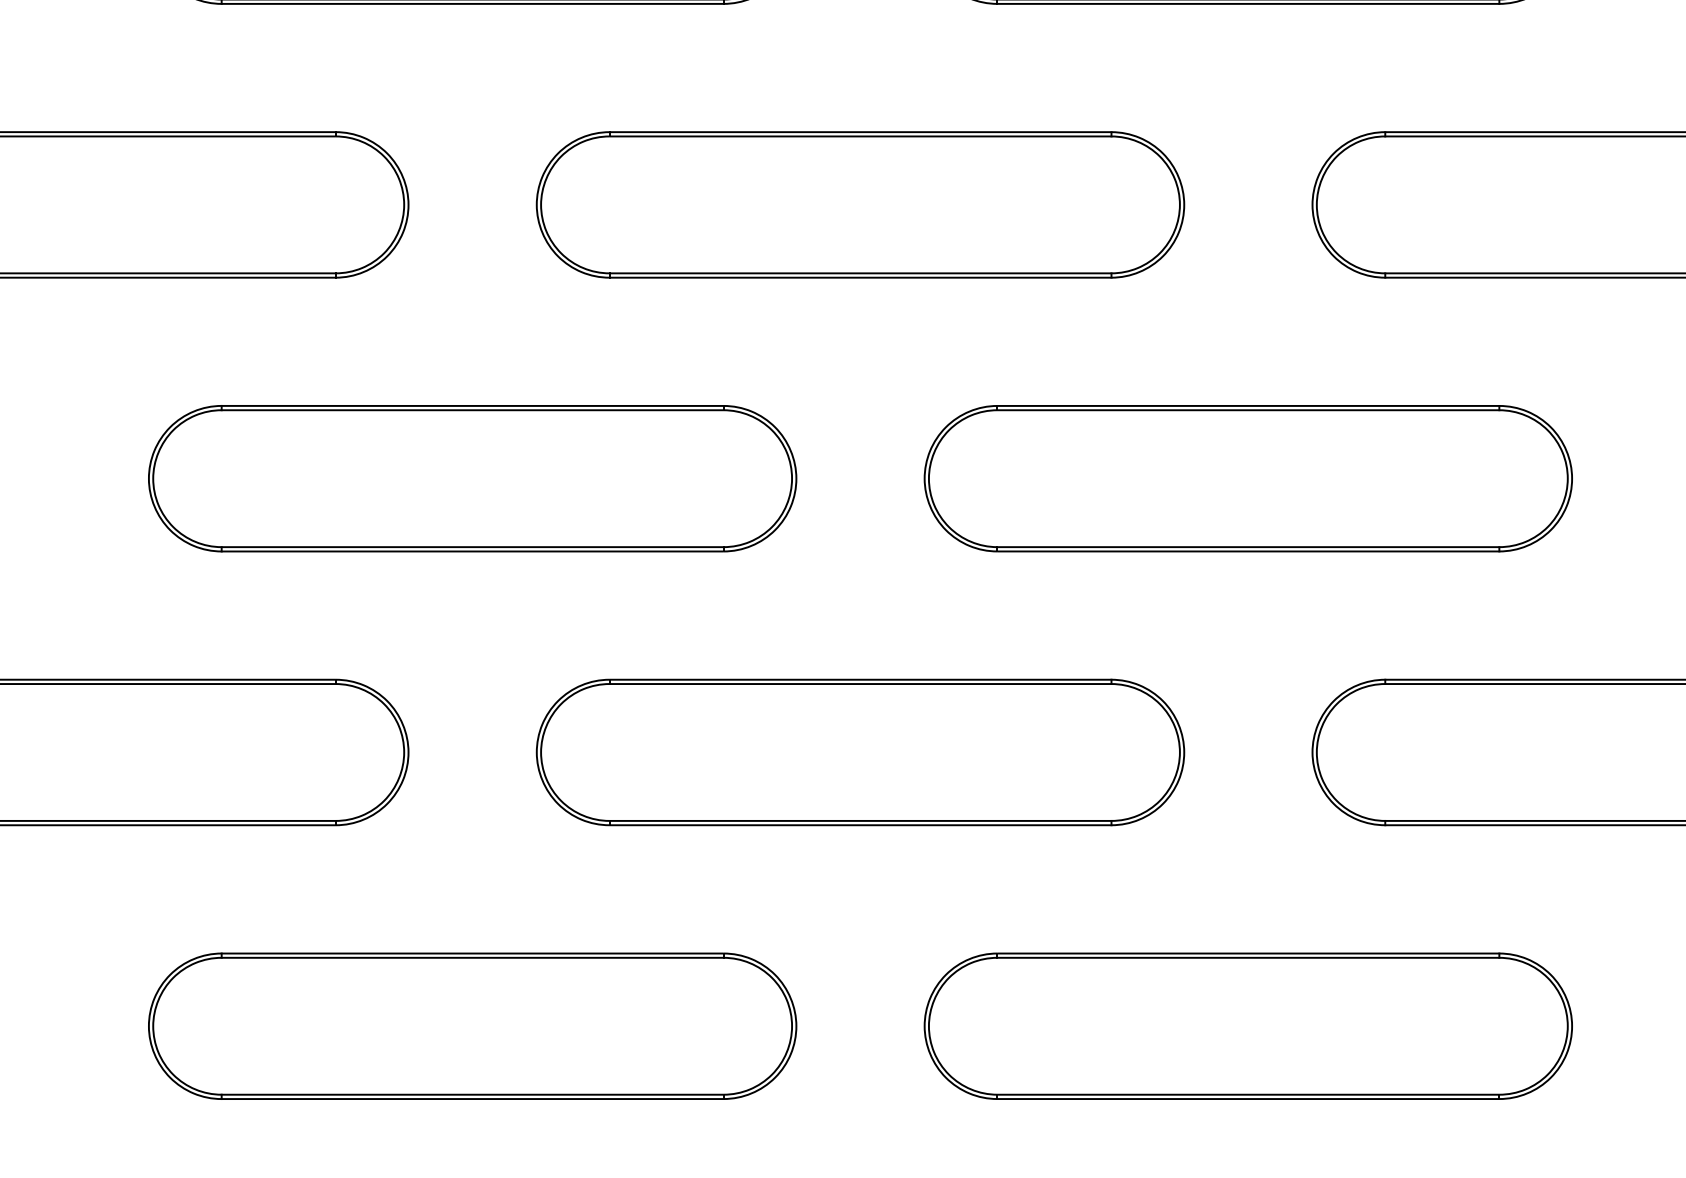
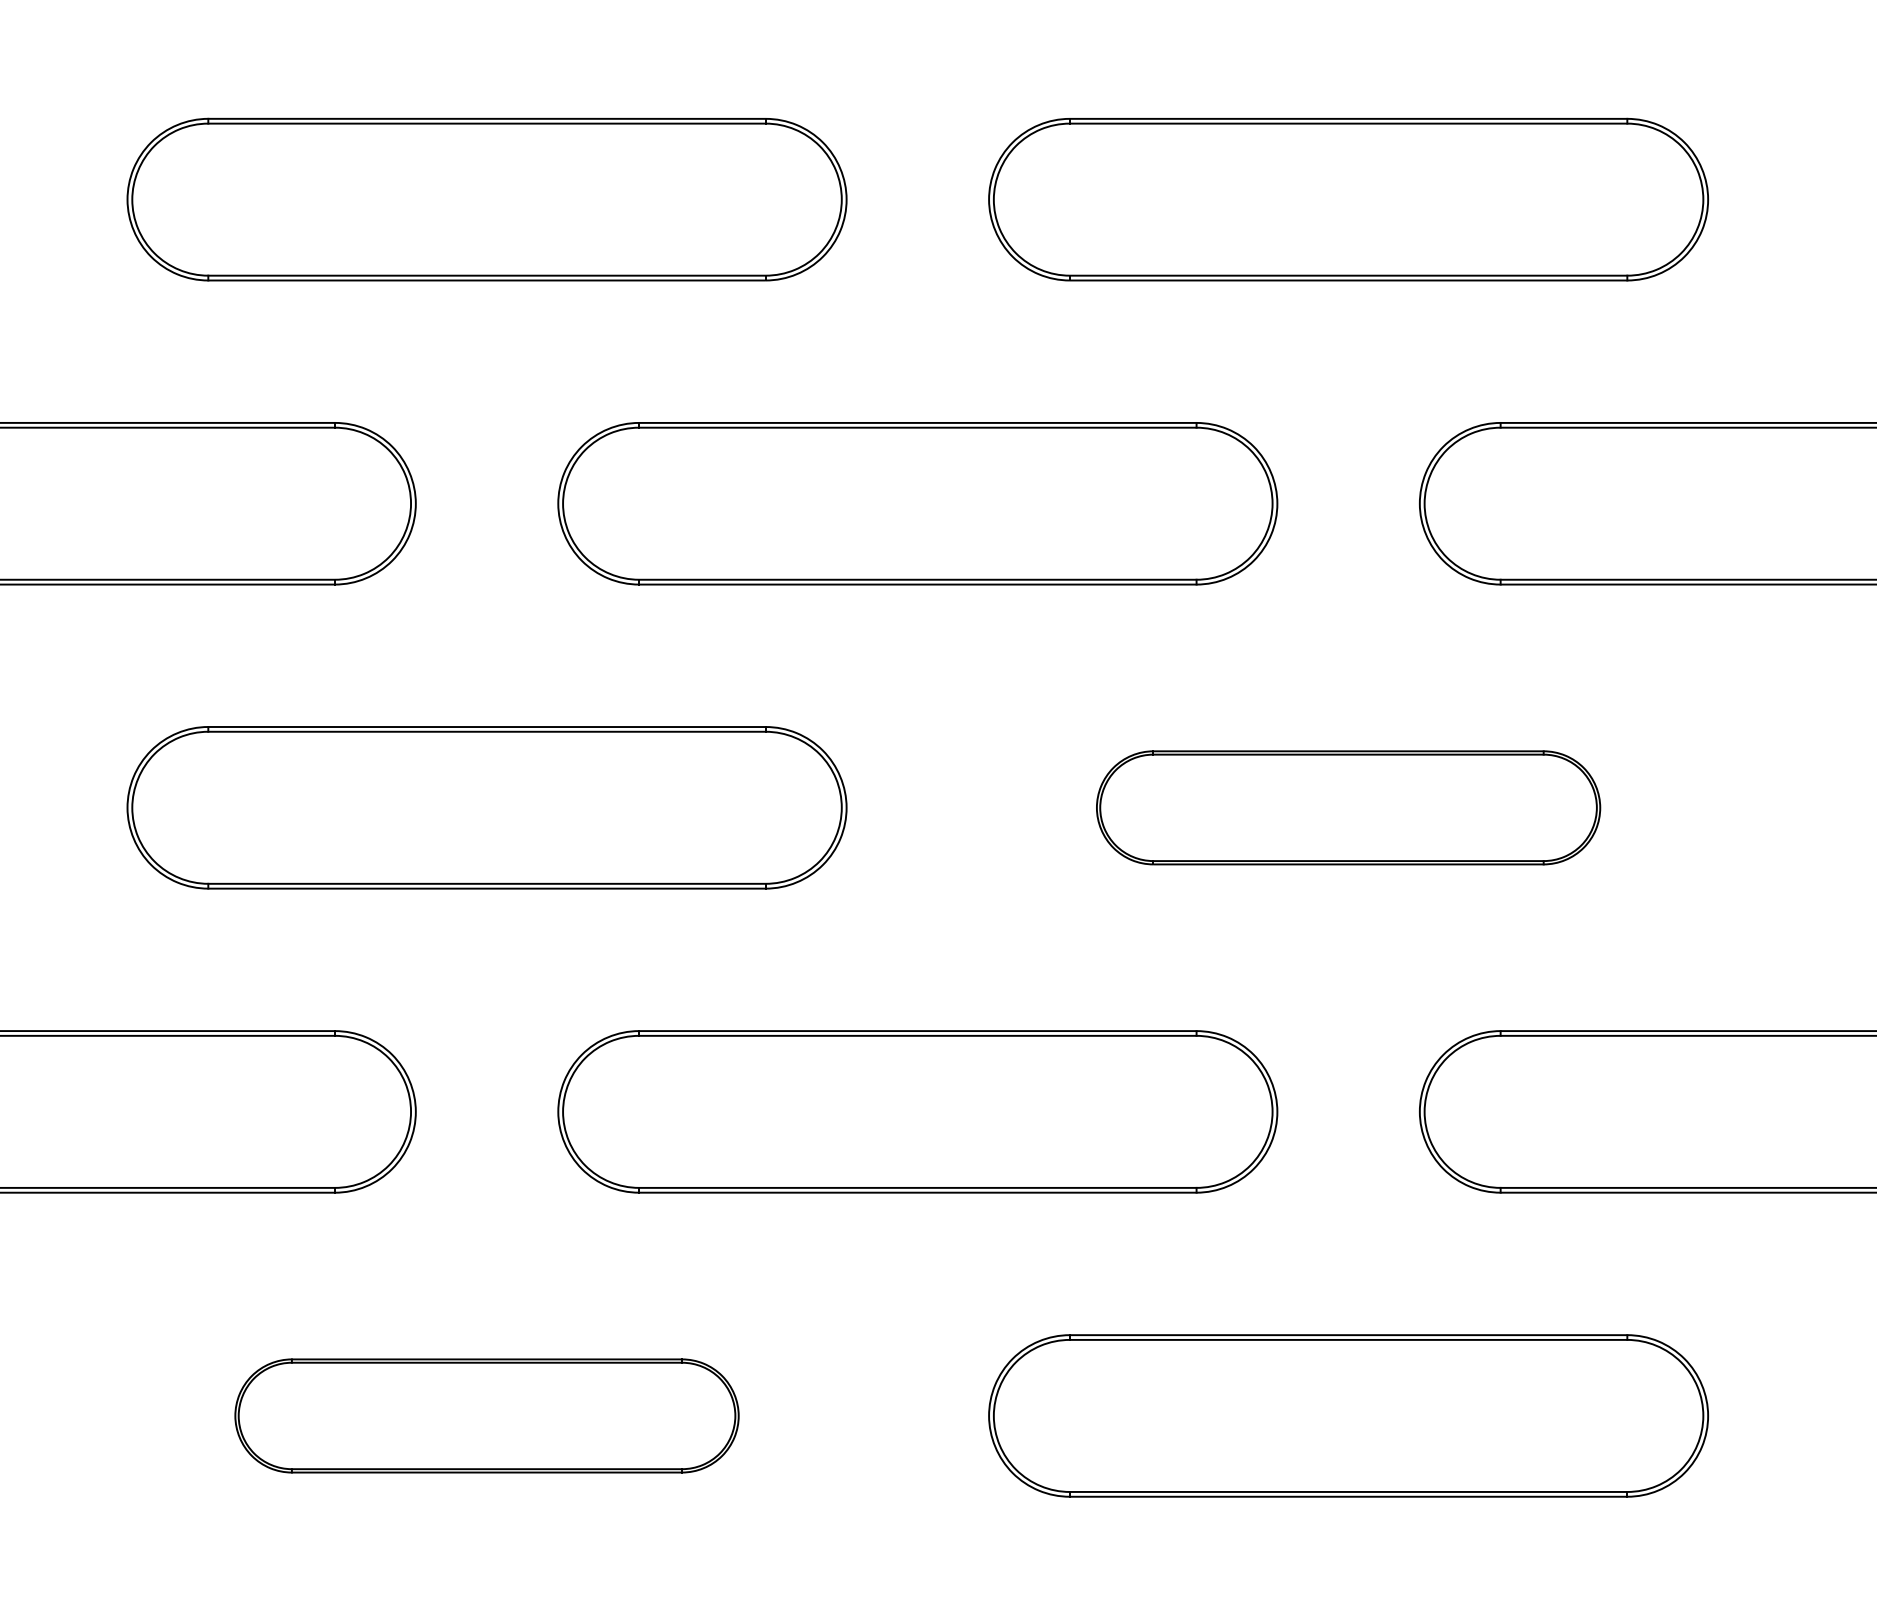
part: (1248, 478) -> (1348, 807), size x0.7
part: (472, 1025) -> (486, 1415), size x0.7

